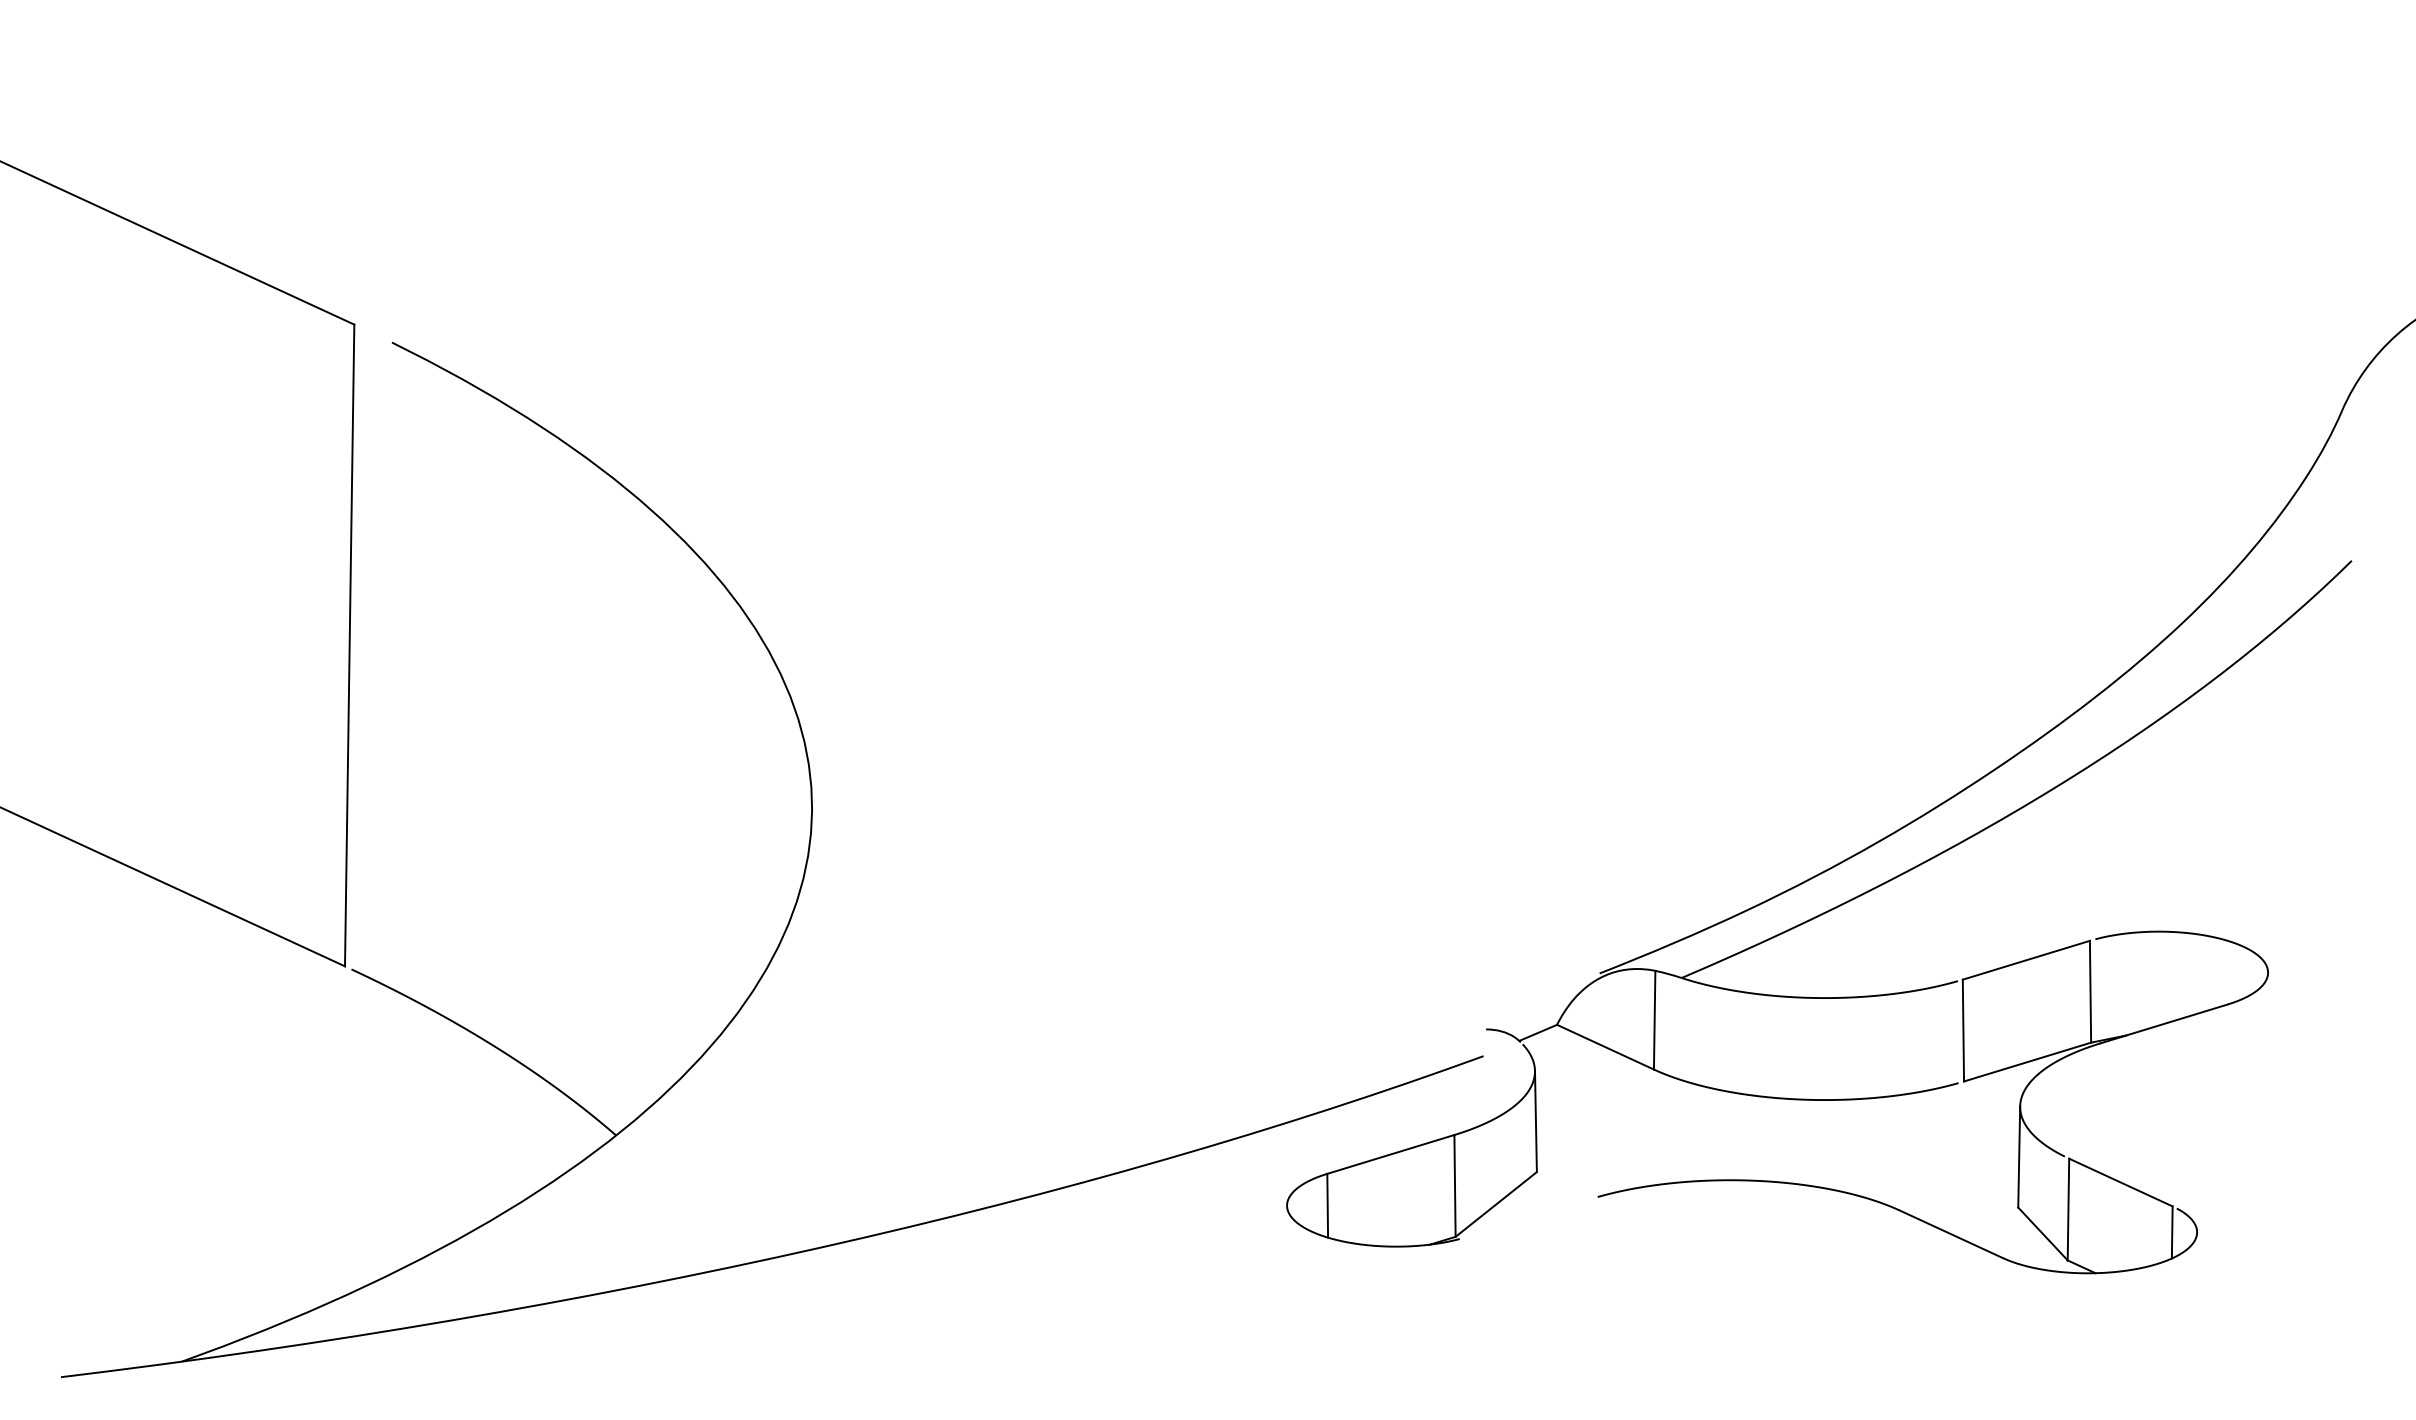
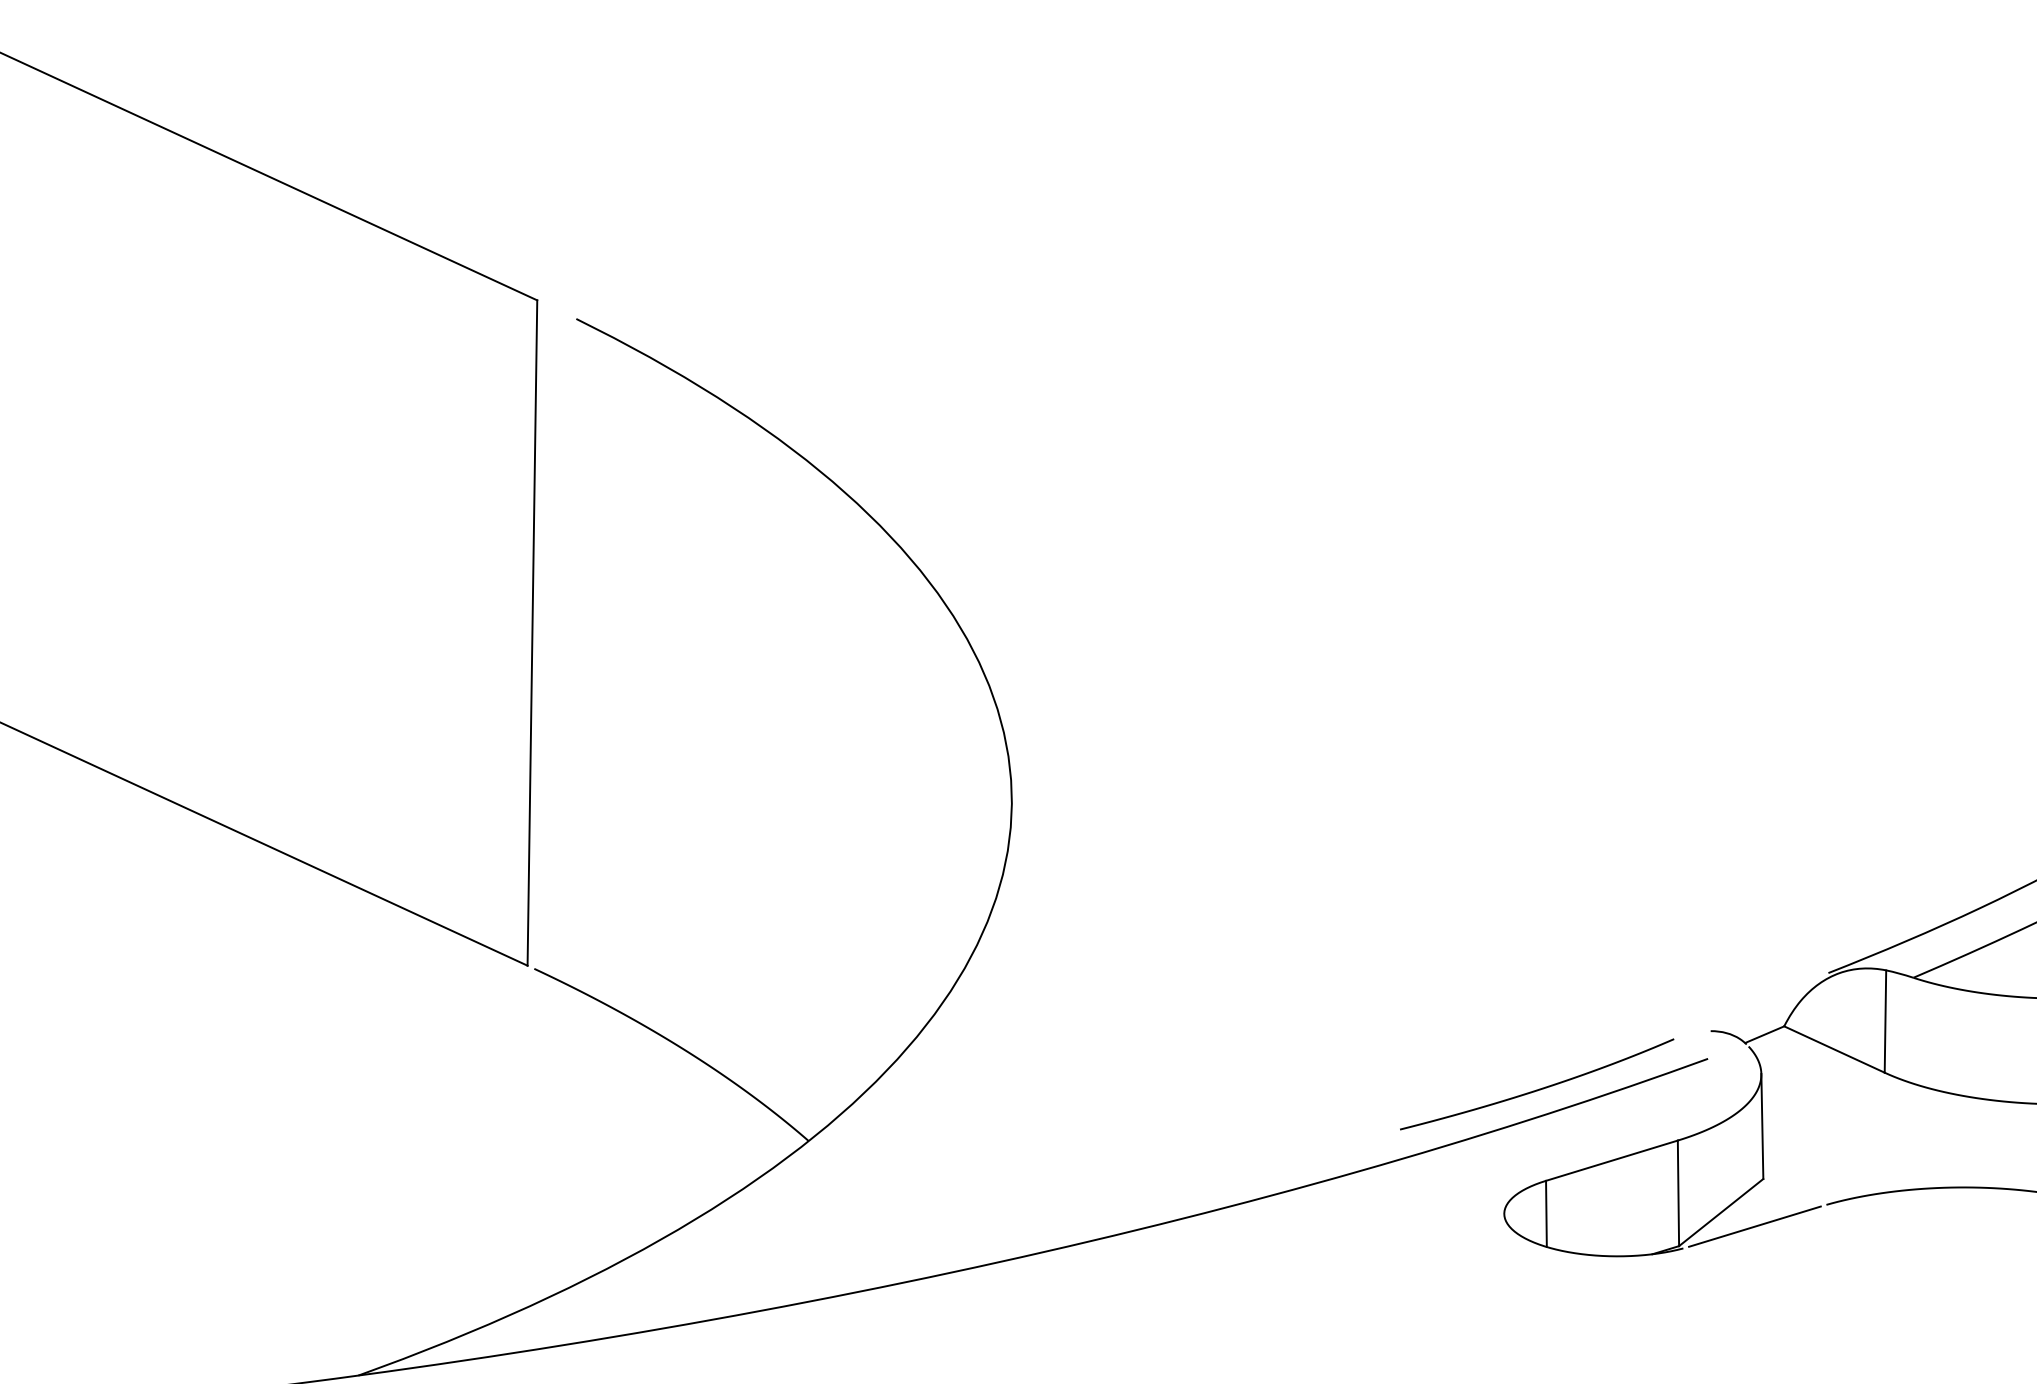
curve: (1321, 1084) -> (1540, 1088), added
line: (1528, 1217) -> (1754, 1226), added

